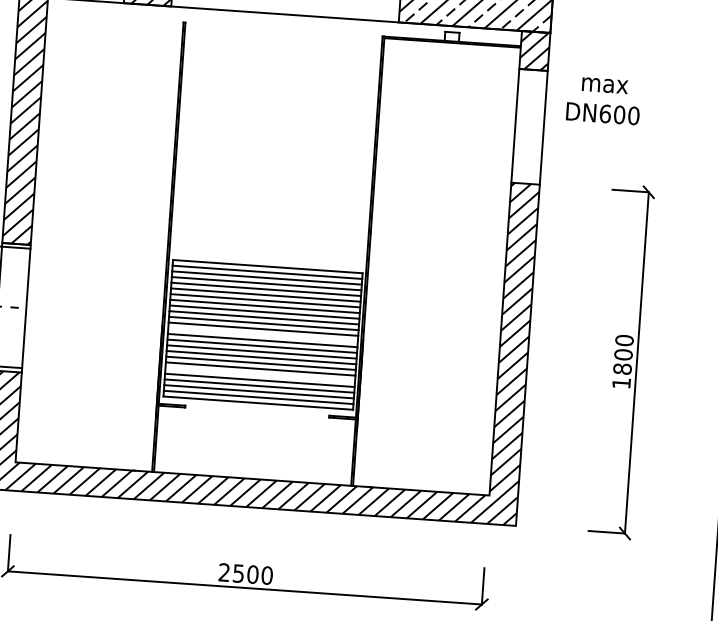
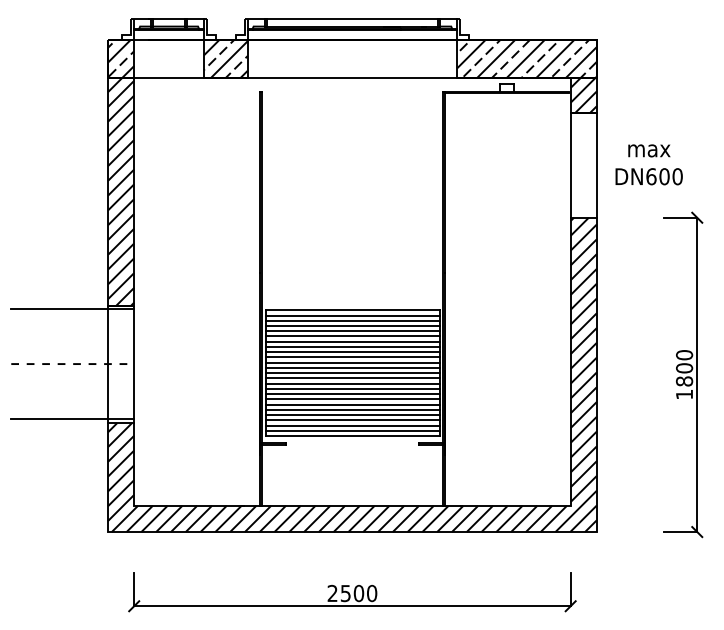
text: (603, 100) -> (648, 164), moved
line: (262, 335) -> (352, 373), added
line: (259, 374) -> (352, 409), added

